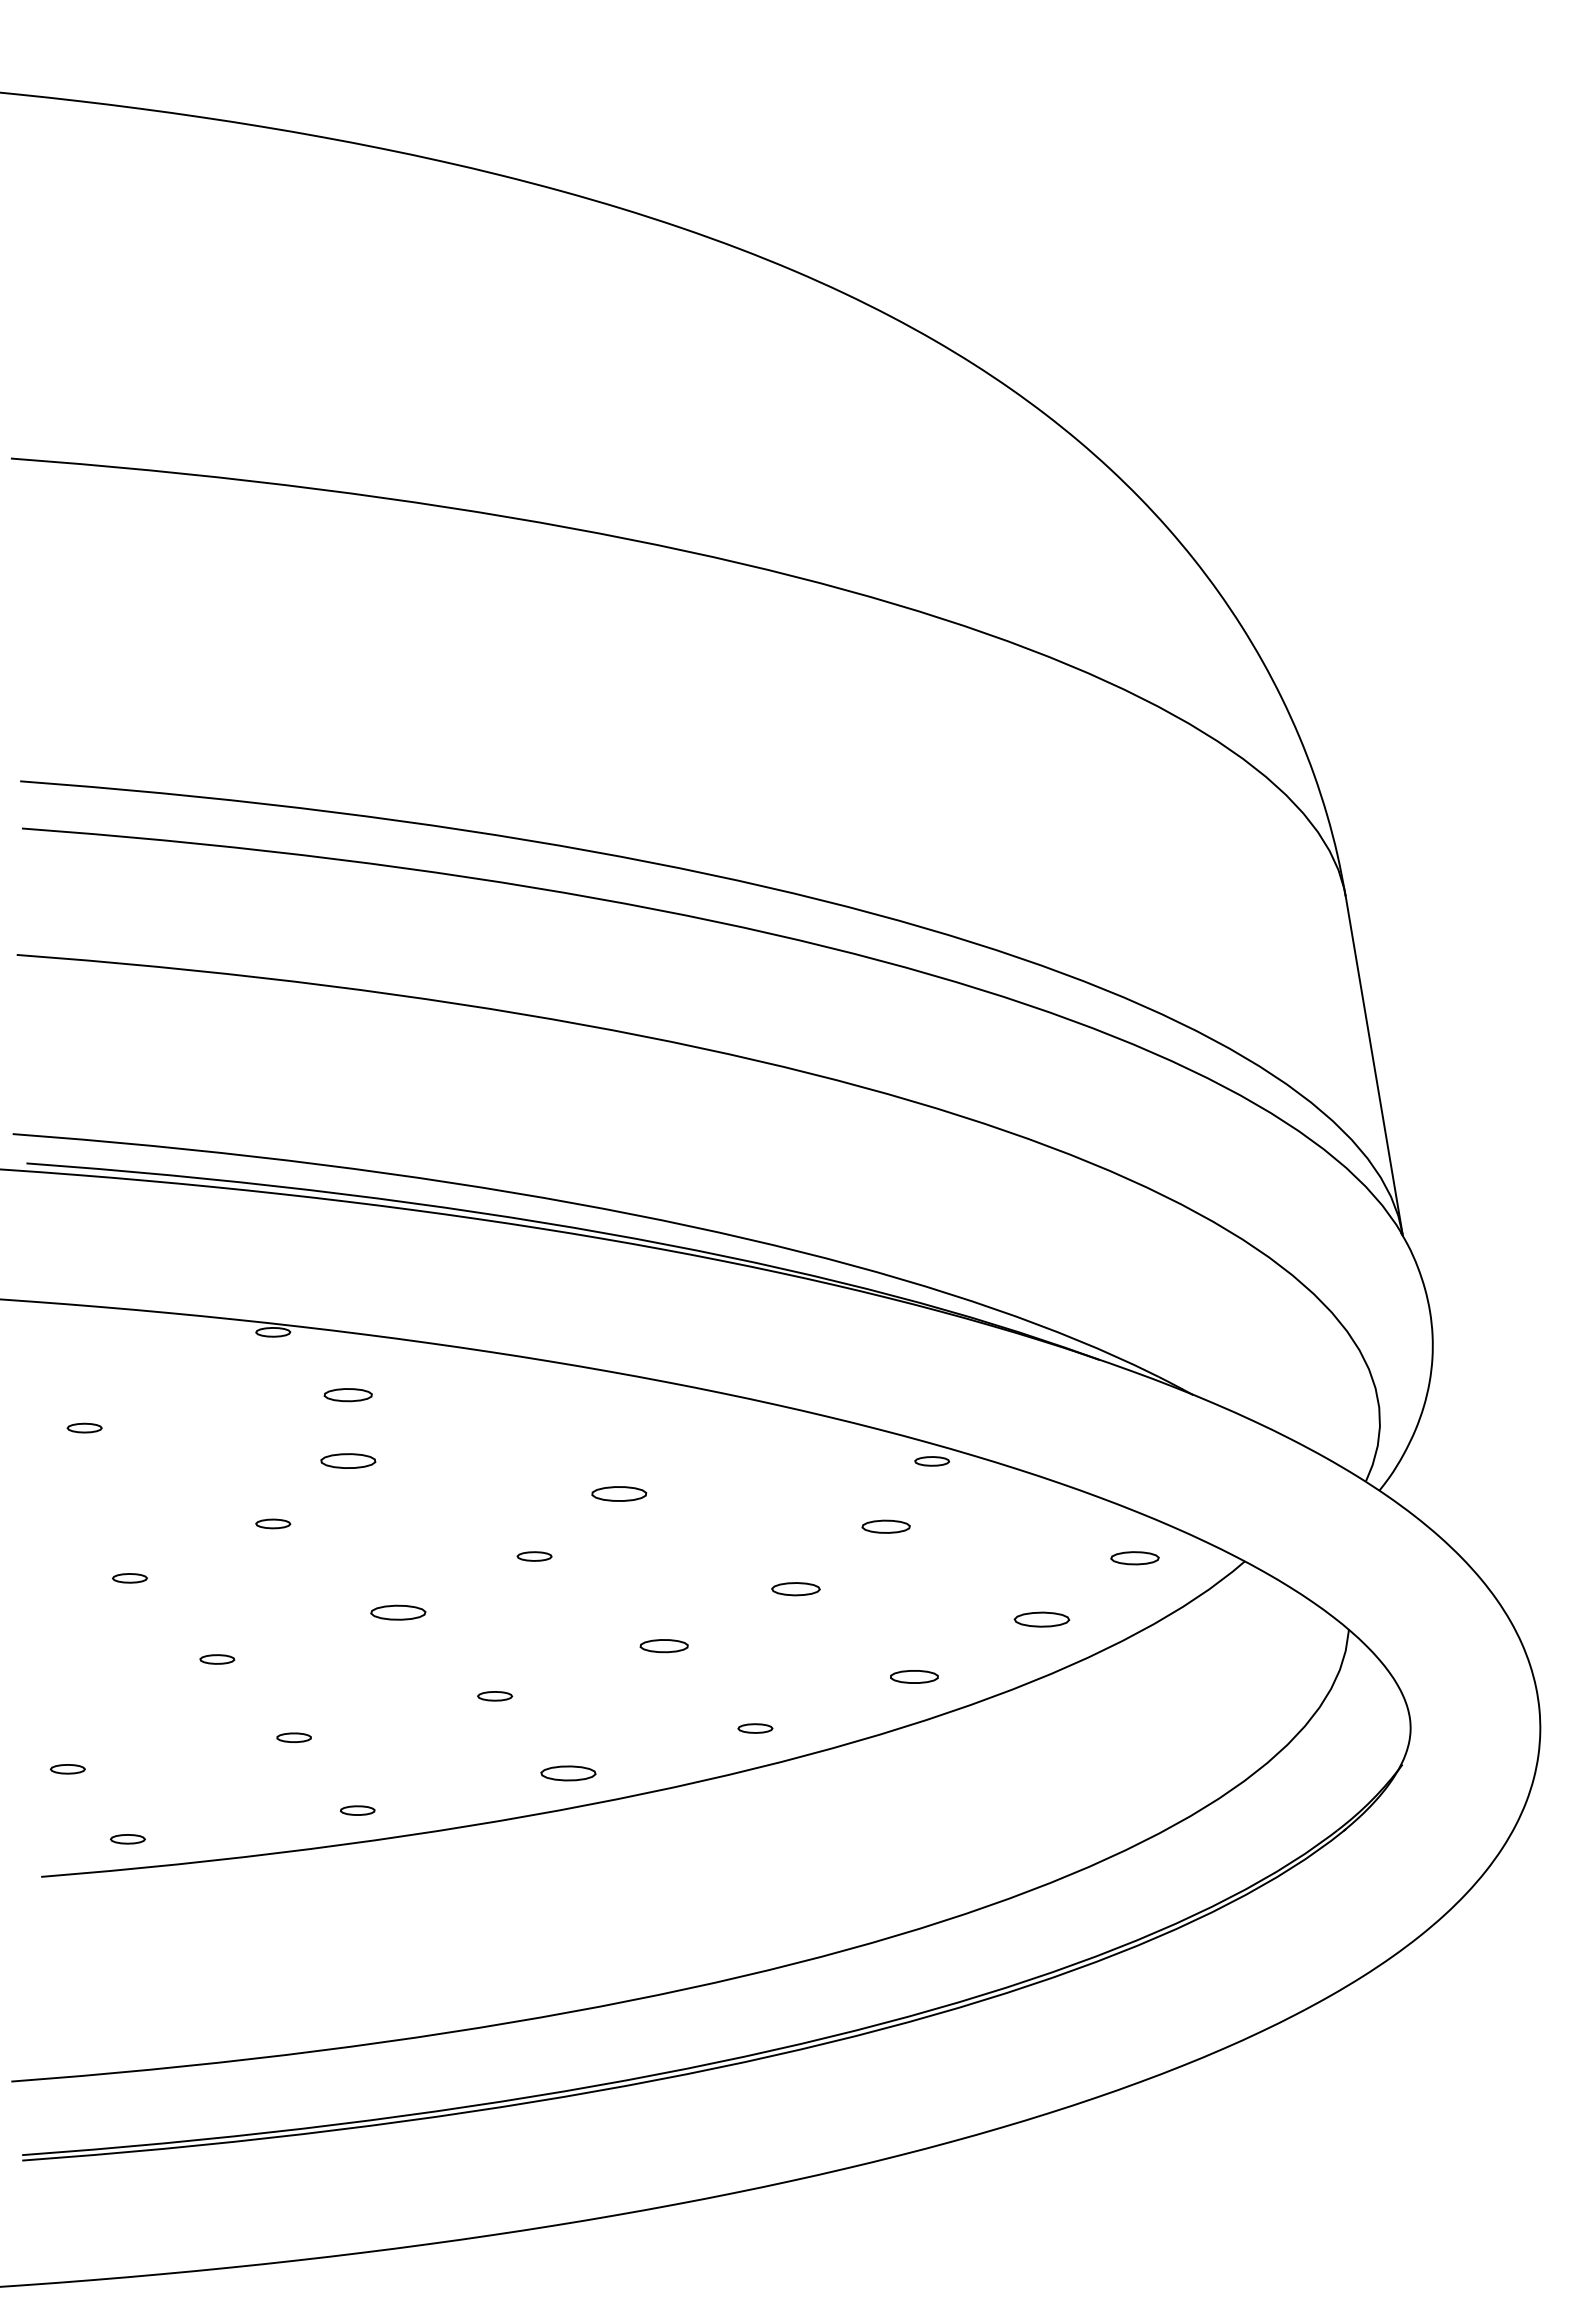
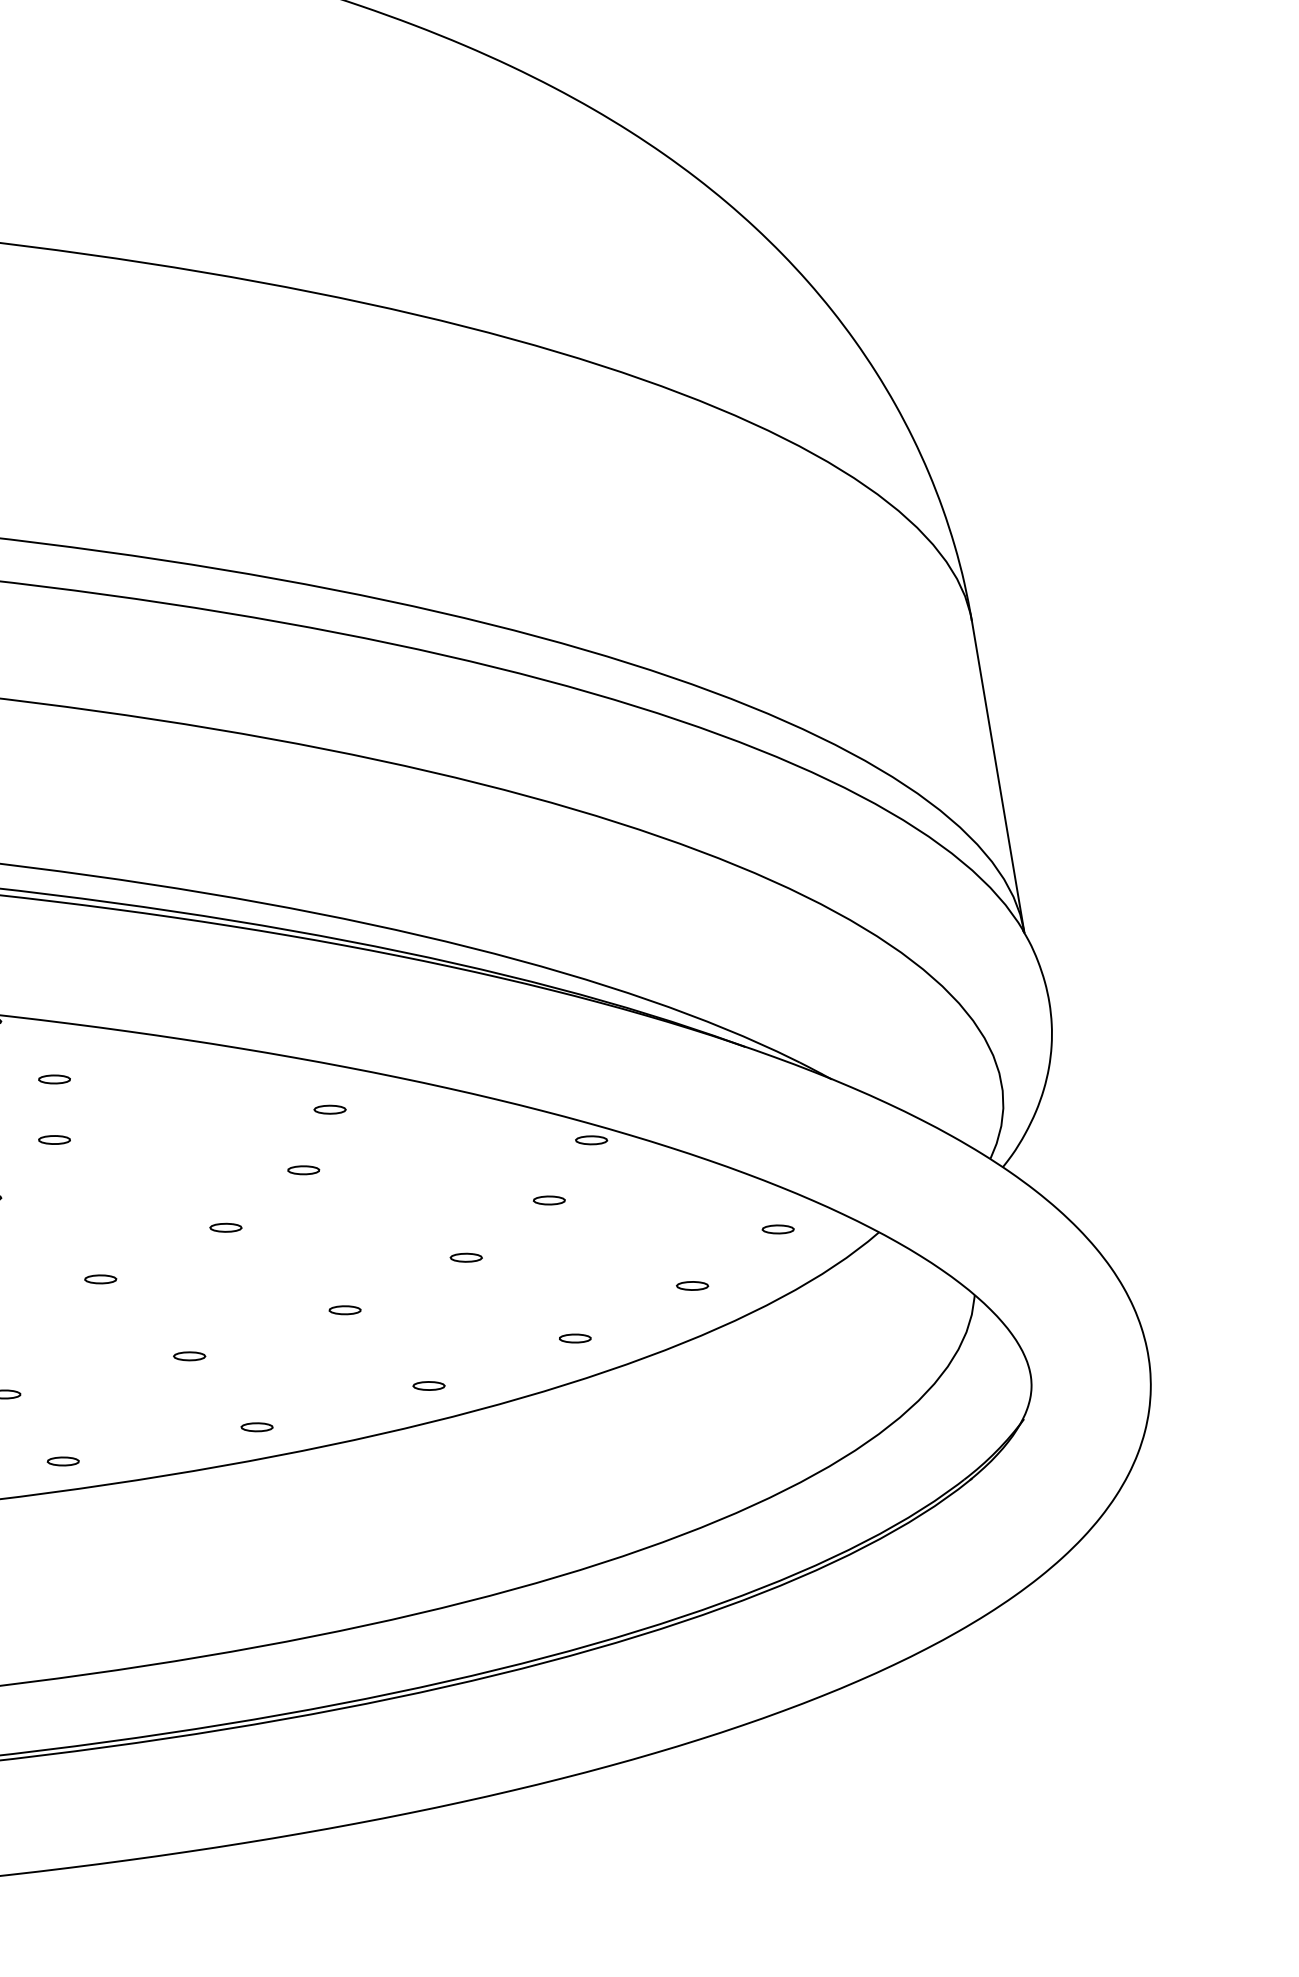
part: (347, 1395) -> (53, 1079), size x0.71
part: (647, 1427) -> (329, 1109), added
part: (347, 1460) -> (53, 1139), size x0.62
part: (618, 1493) -> (303, 1169), size x0.62
part: (886, 1526) -> (549, 1200), size x0.71
part: (1135, 1558) -> (778, 1229), size x0.71
part: (795, 1588) -> (465, 1257), size x0.71
part: (398, 1612) -> (100, 1279), size x0.62
part: (1041, 1619) -> (692, 1285), size x0.62
part: (663, 1646) -> (344, 1310), size x0.71
part: (914, 1676) -> (575, 1338), size x0.71
part: (568, 1773) -> (257, 1427), size x0.62

